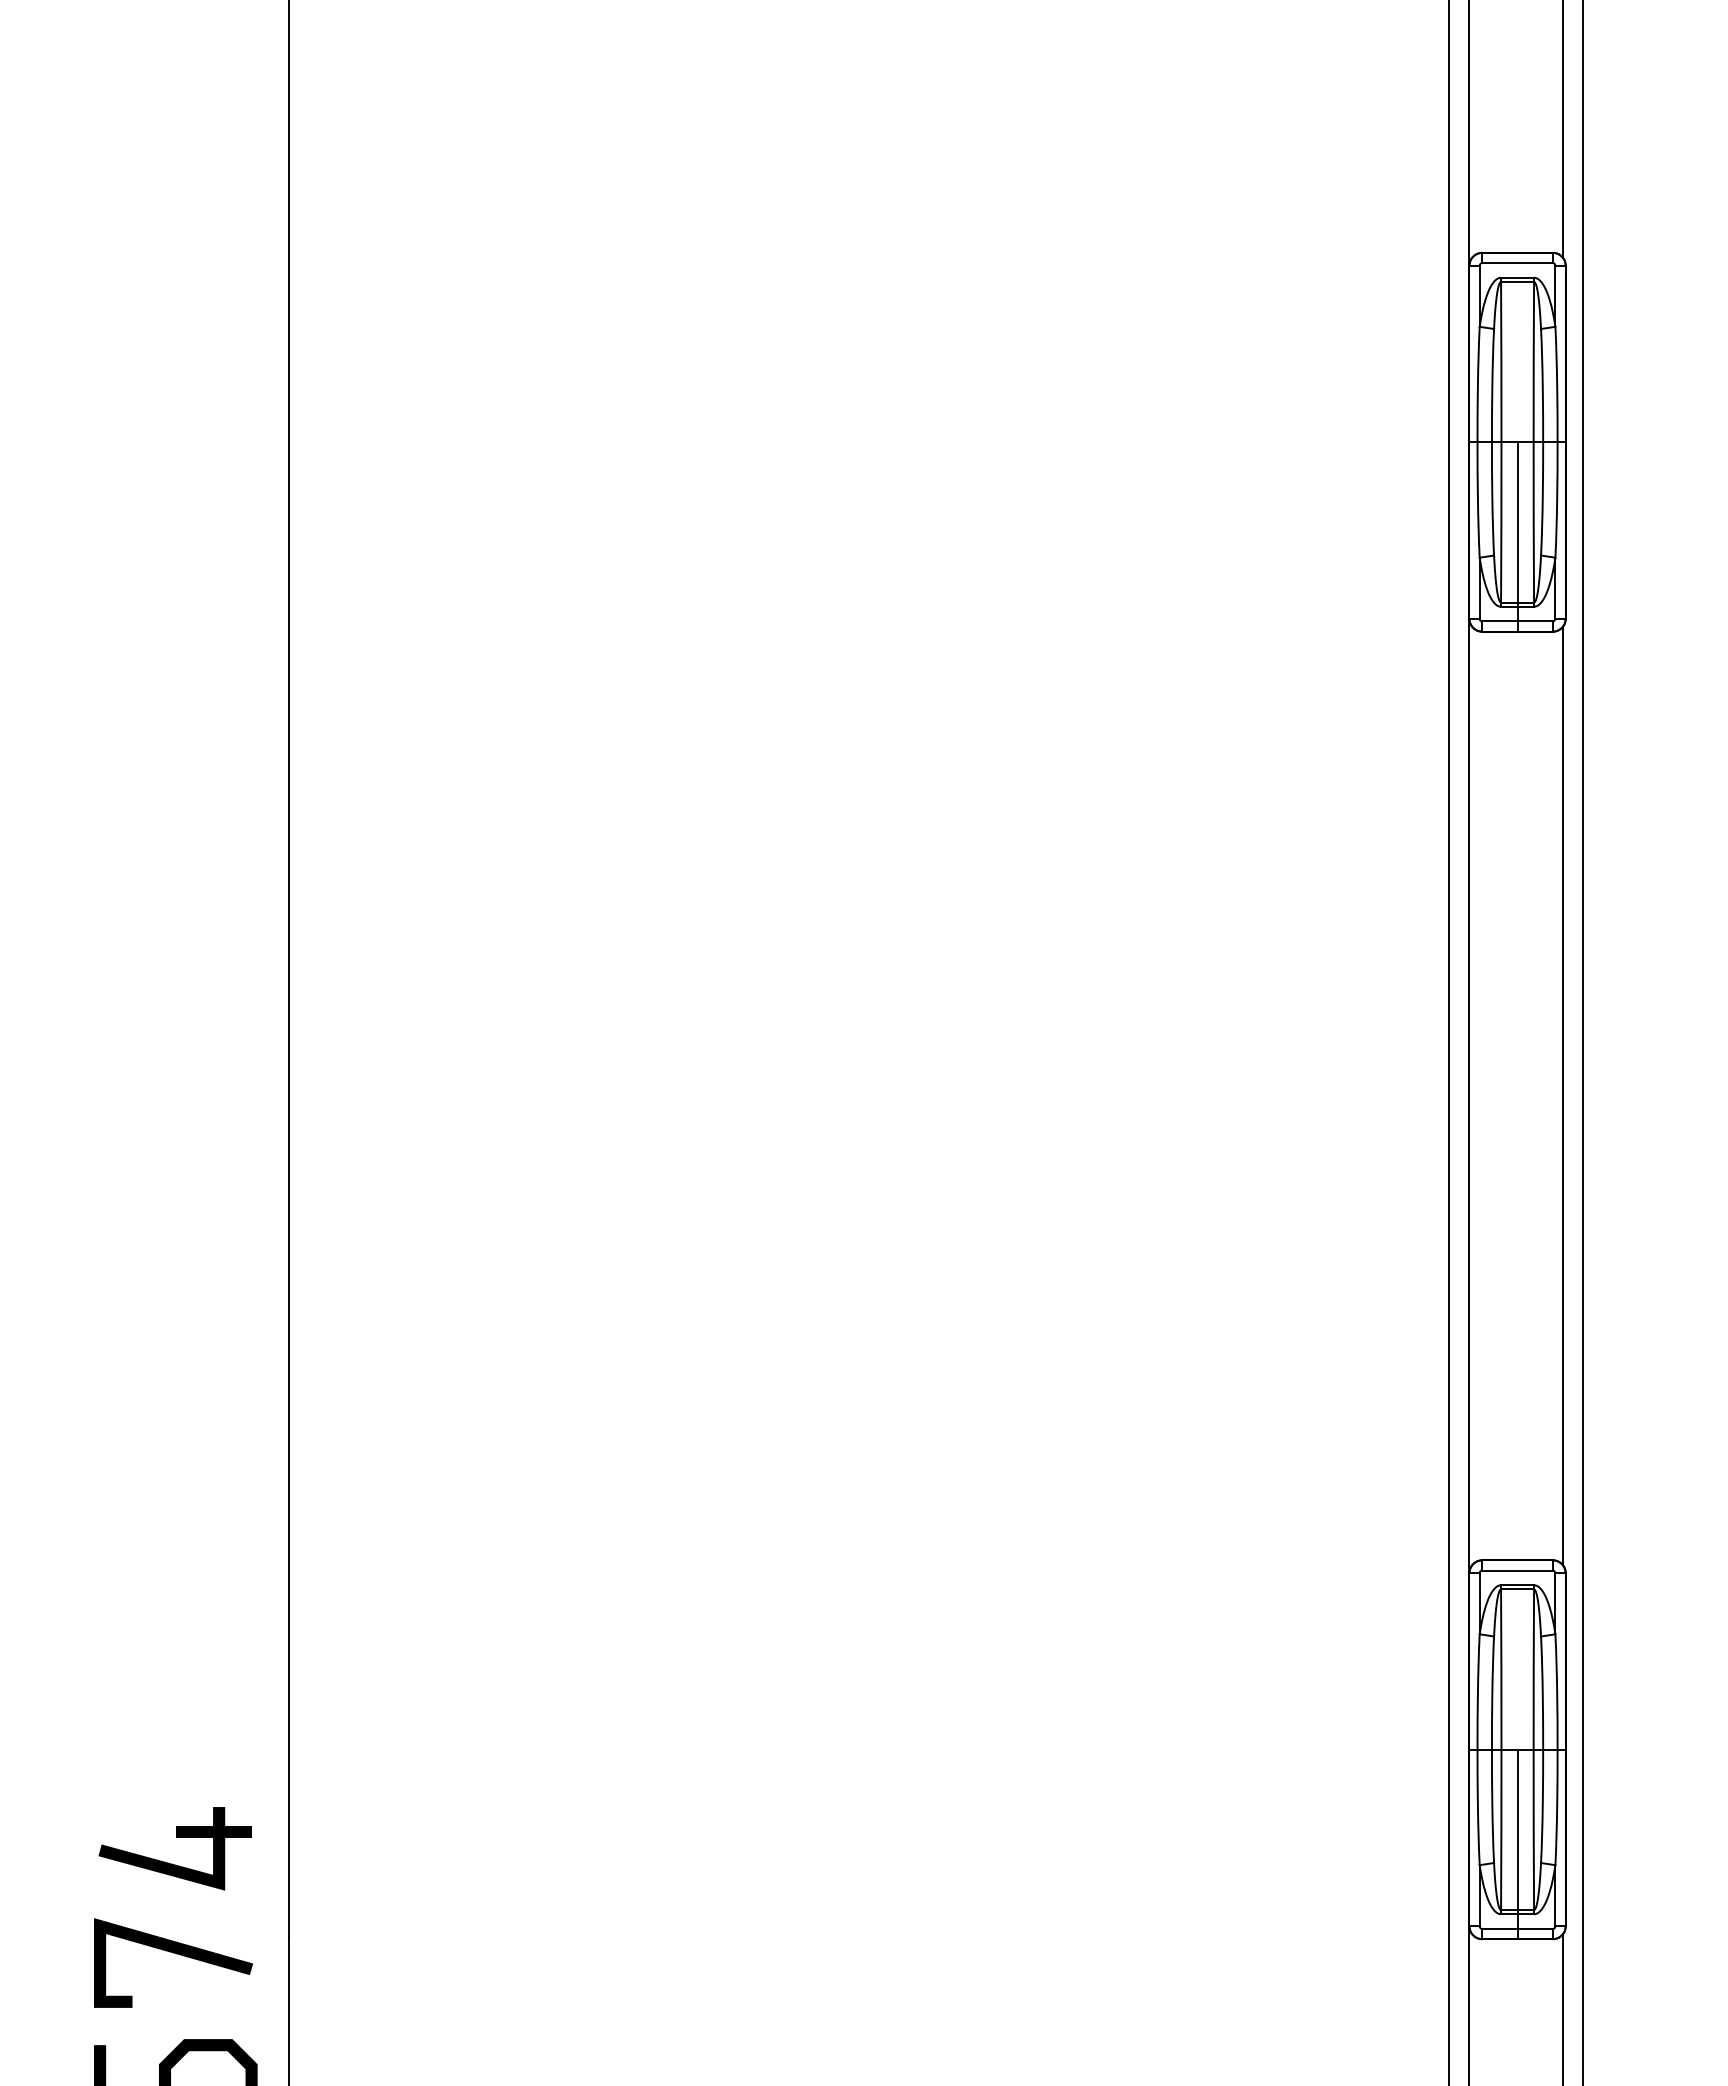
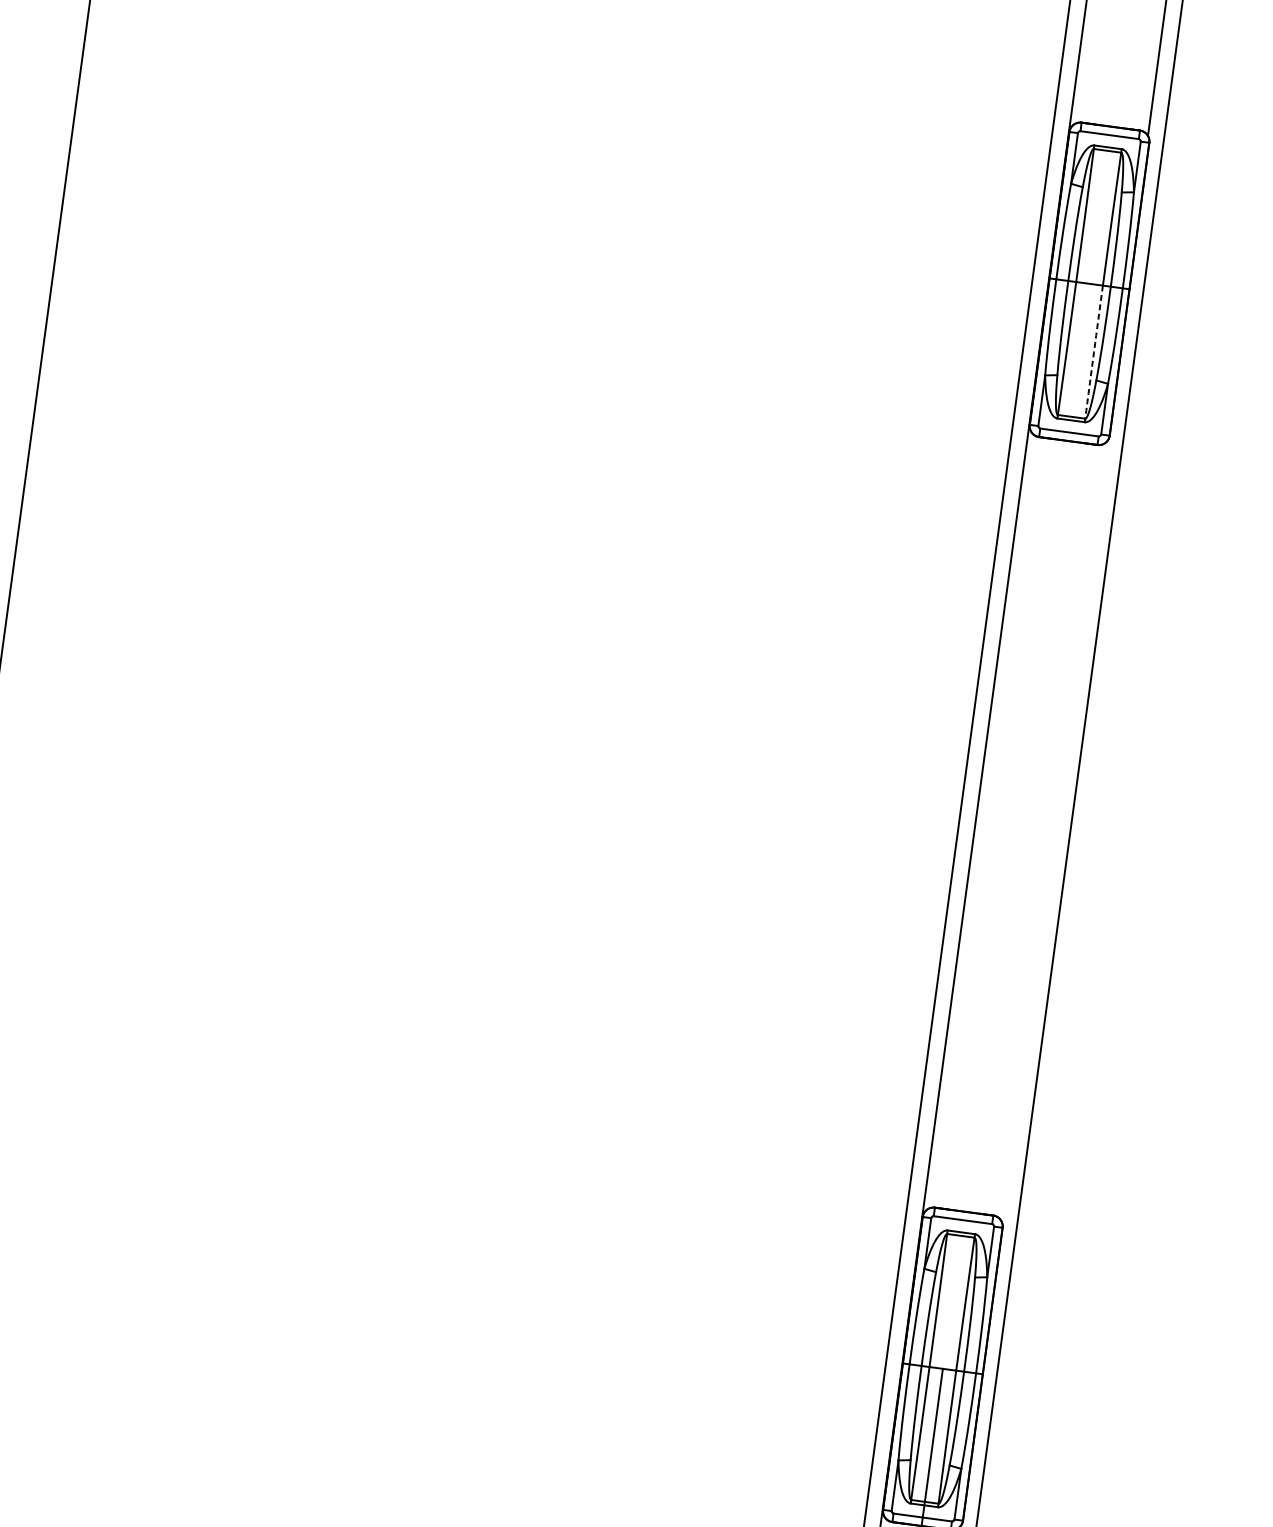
arc: (1533, 522) -> (1093, 352), solid -> dashed
line: (1517, 536) -> (1078, 362), removed
line: (1563, 1095) -> (1054, 831), removed

